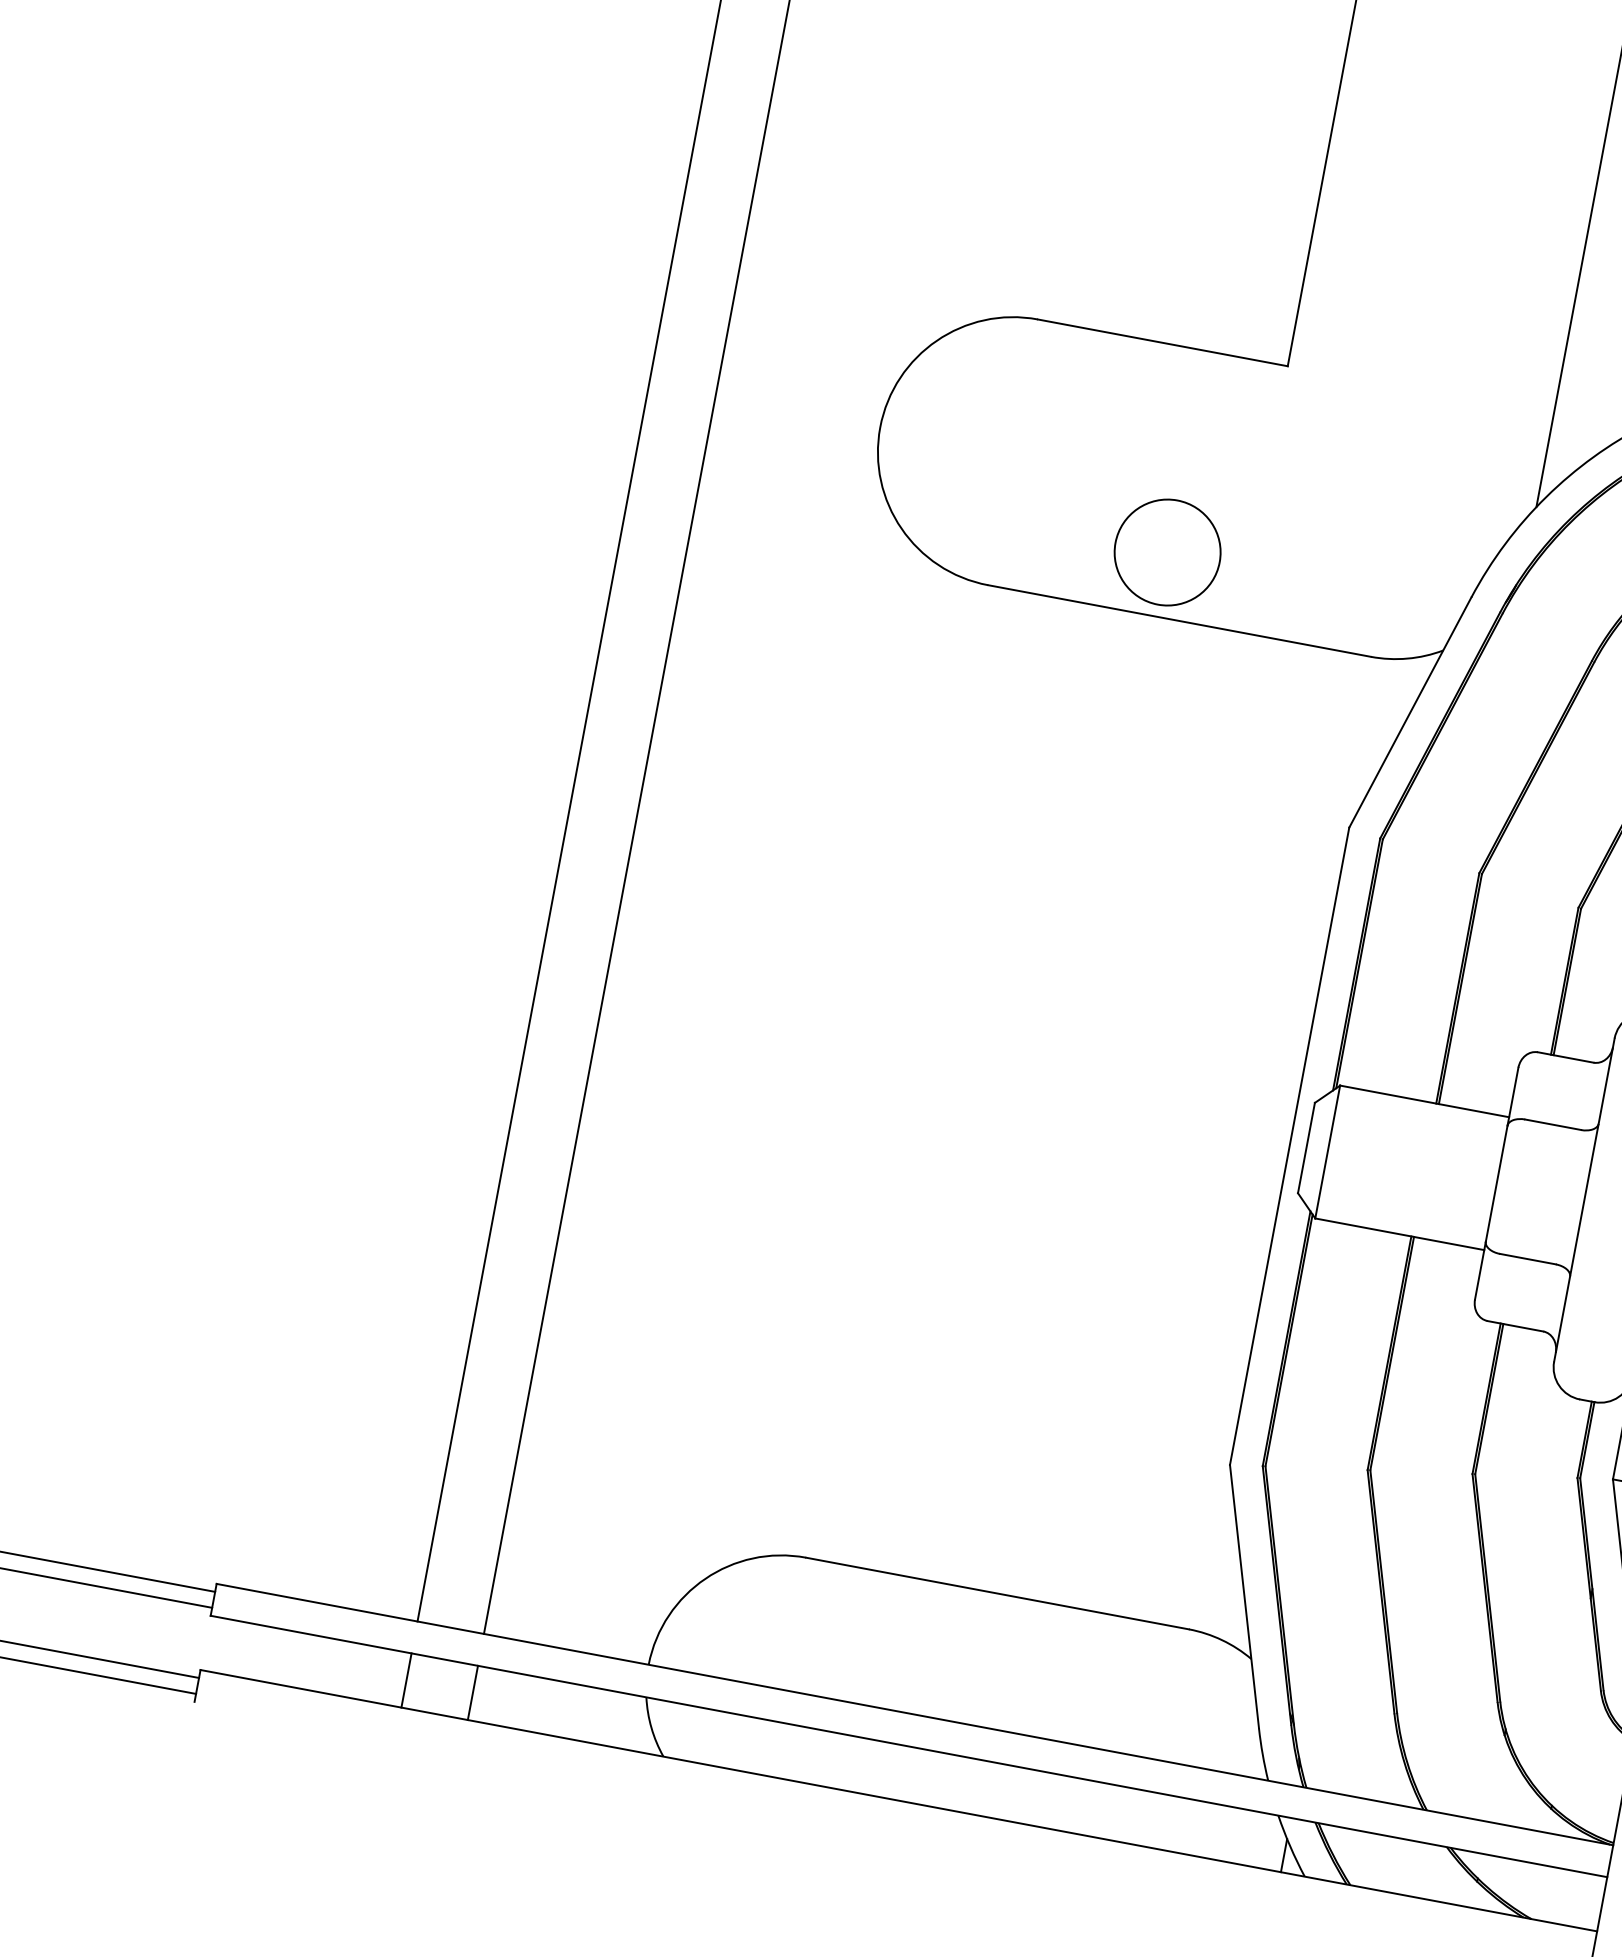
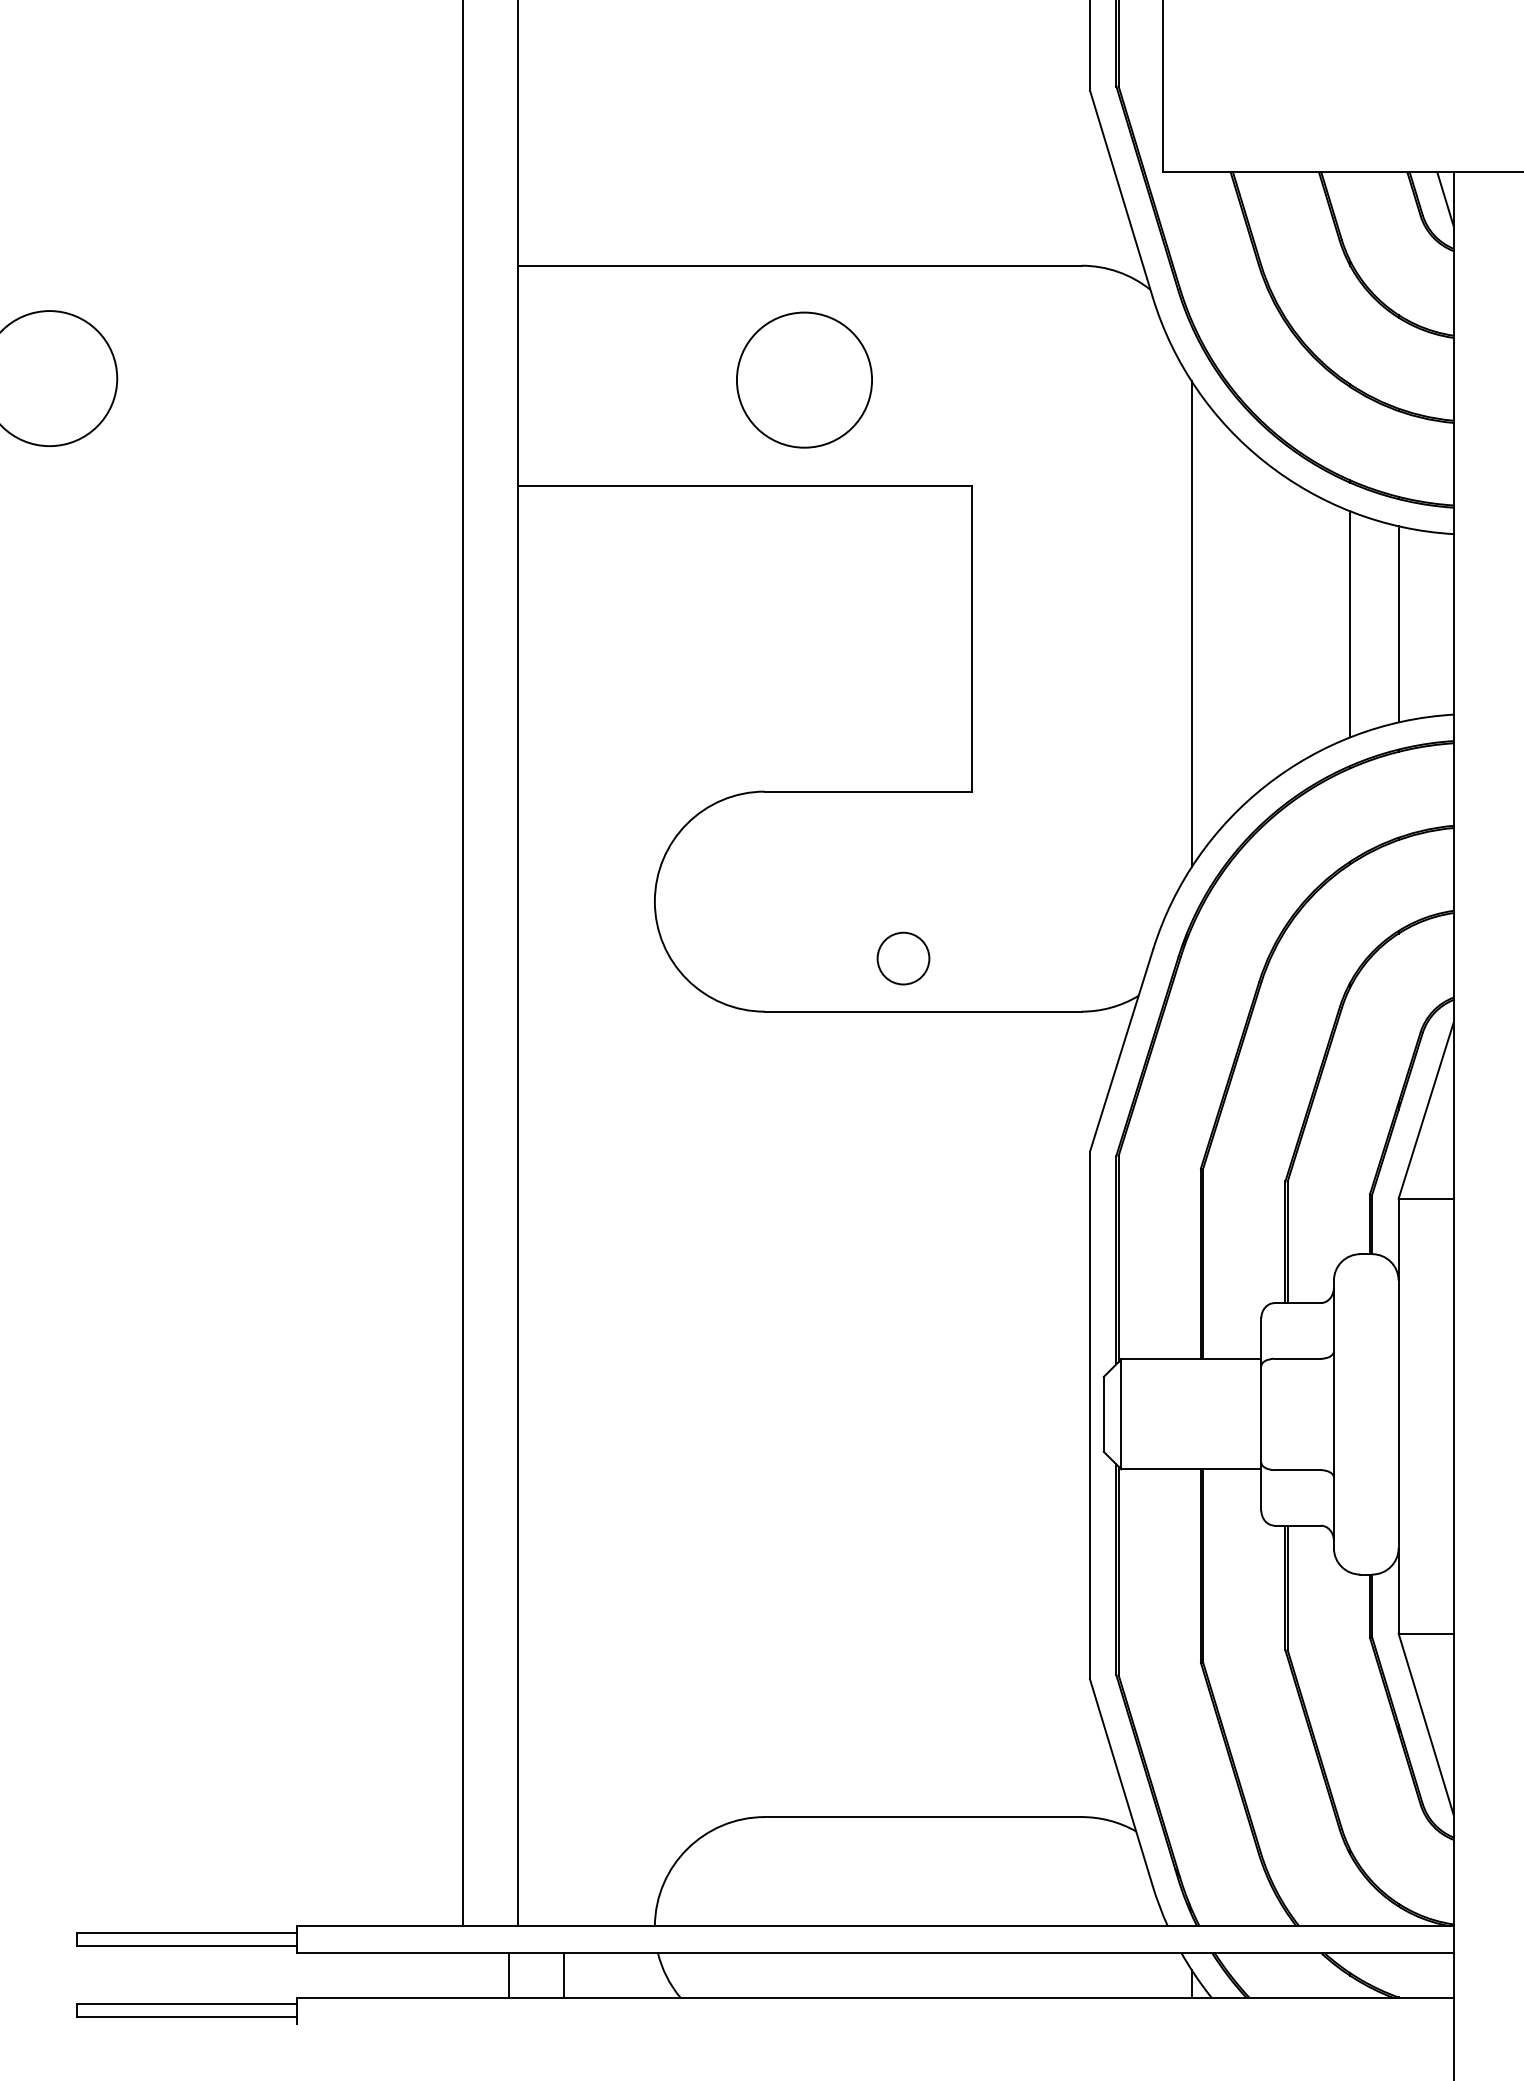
circle: (1167, 552) -> (903, 958), size x0.6
line: (406, 1679) -> (509, 1974), moved
line: (473, 1692) -> (564, 1974), moved

